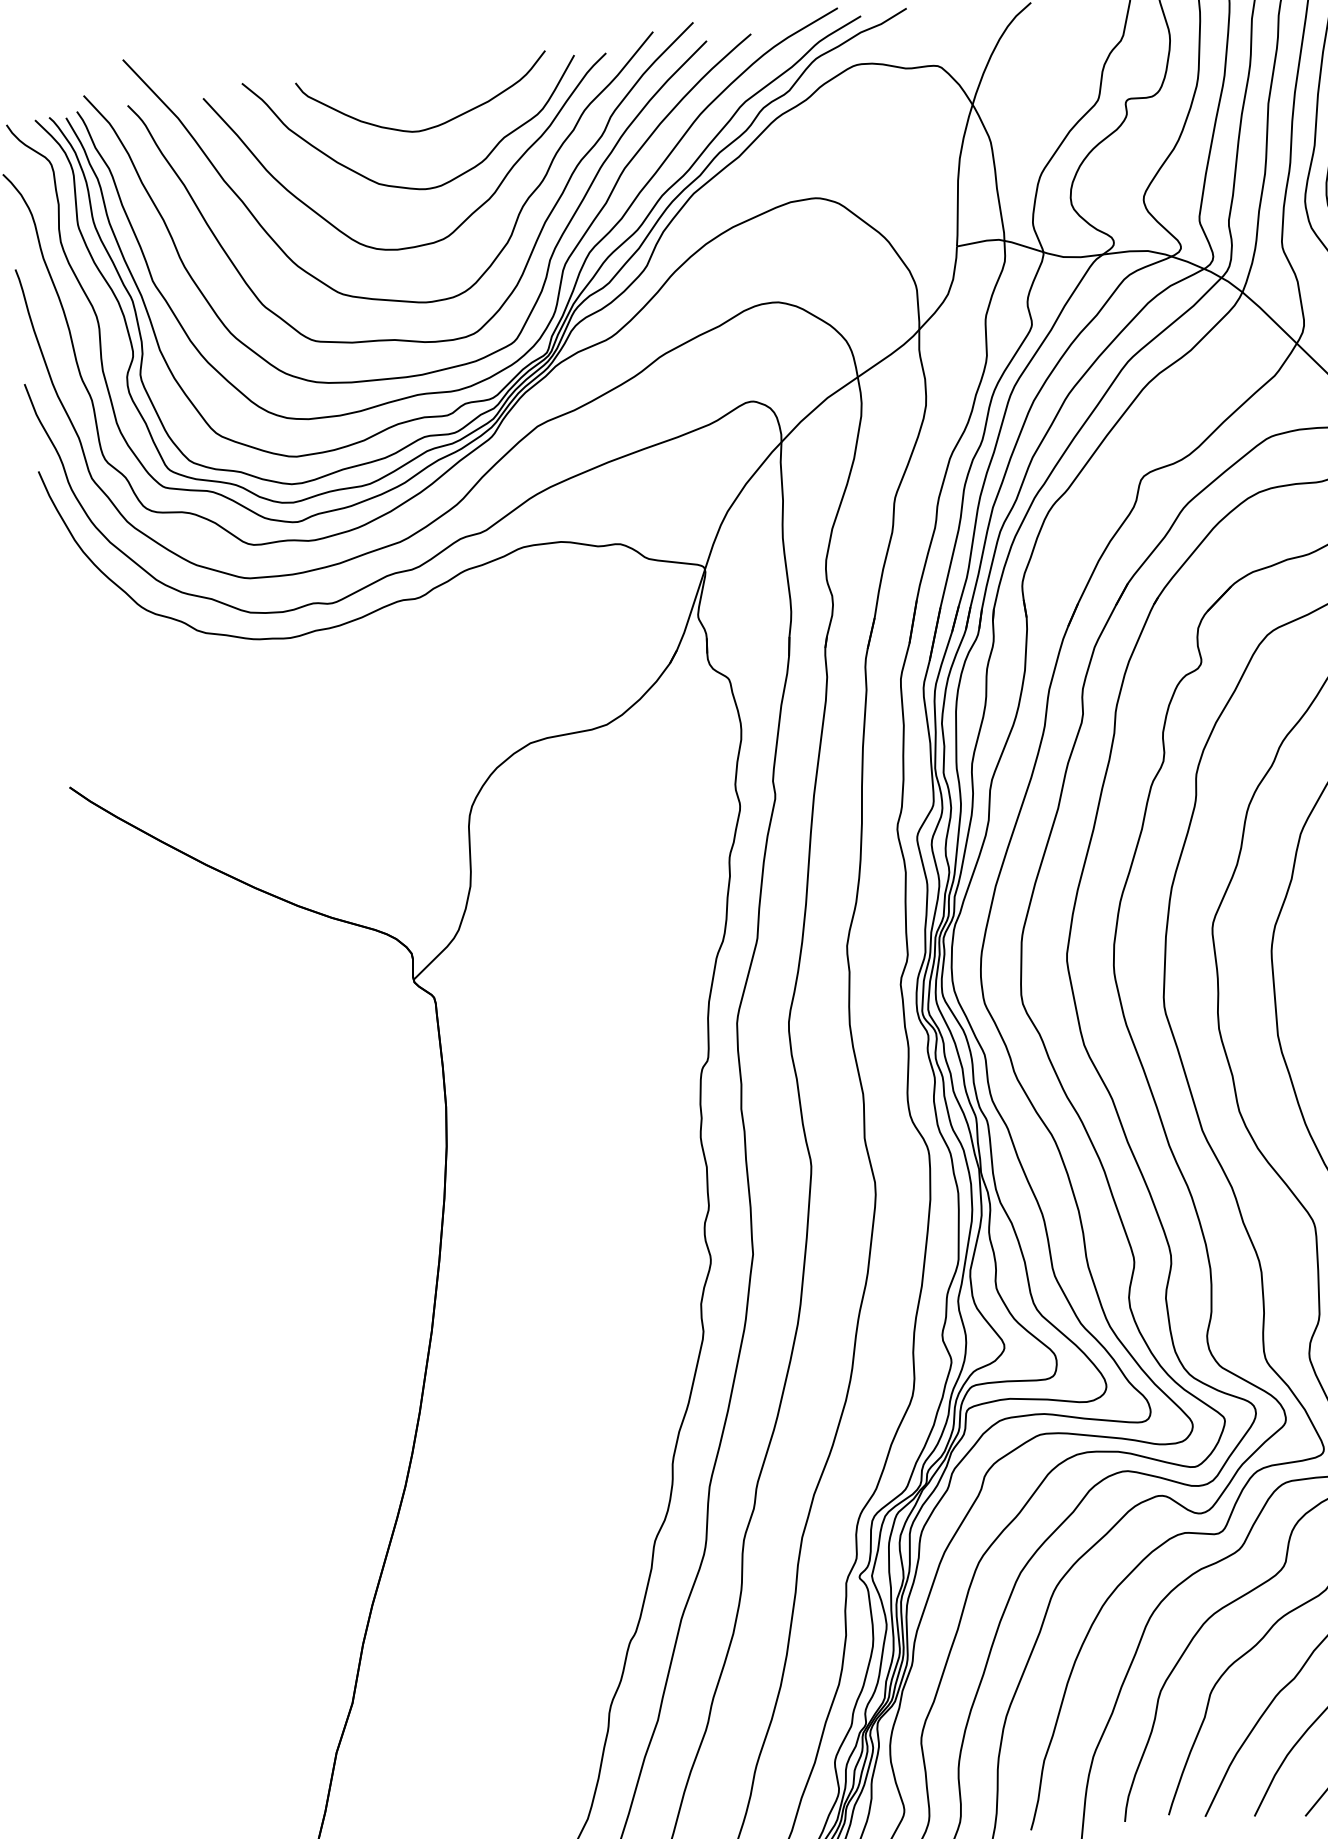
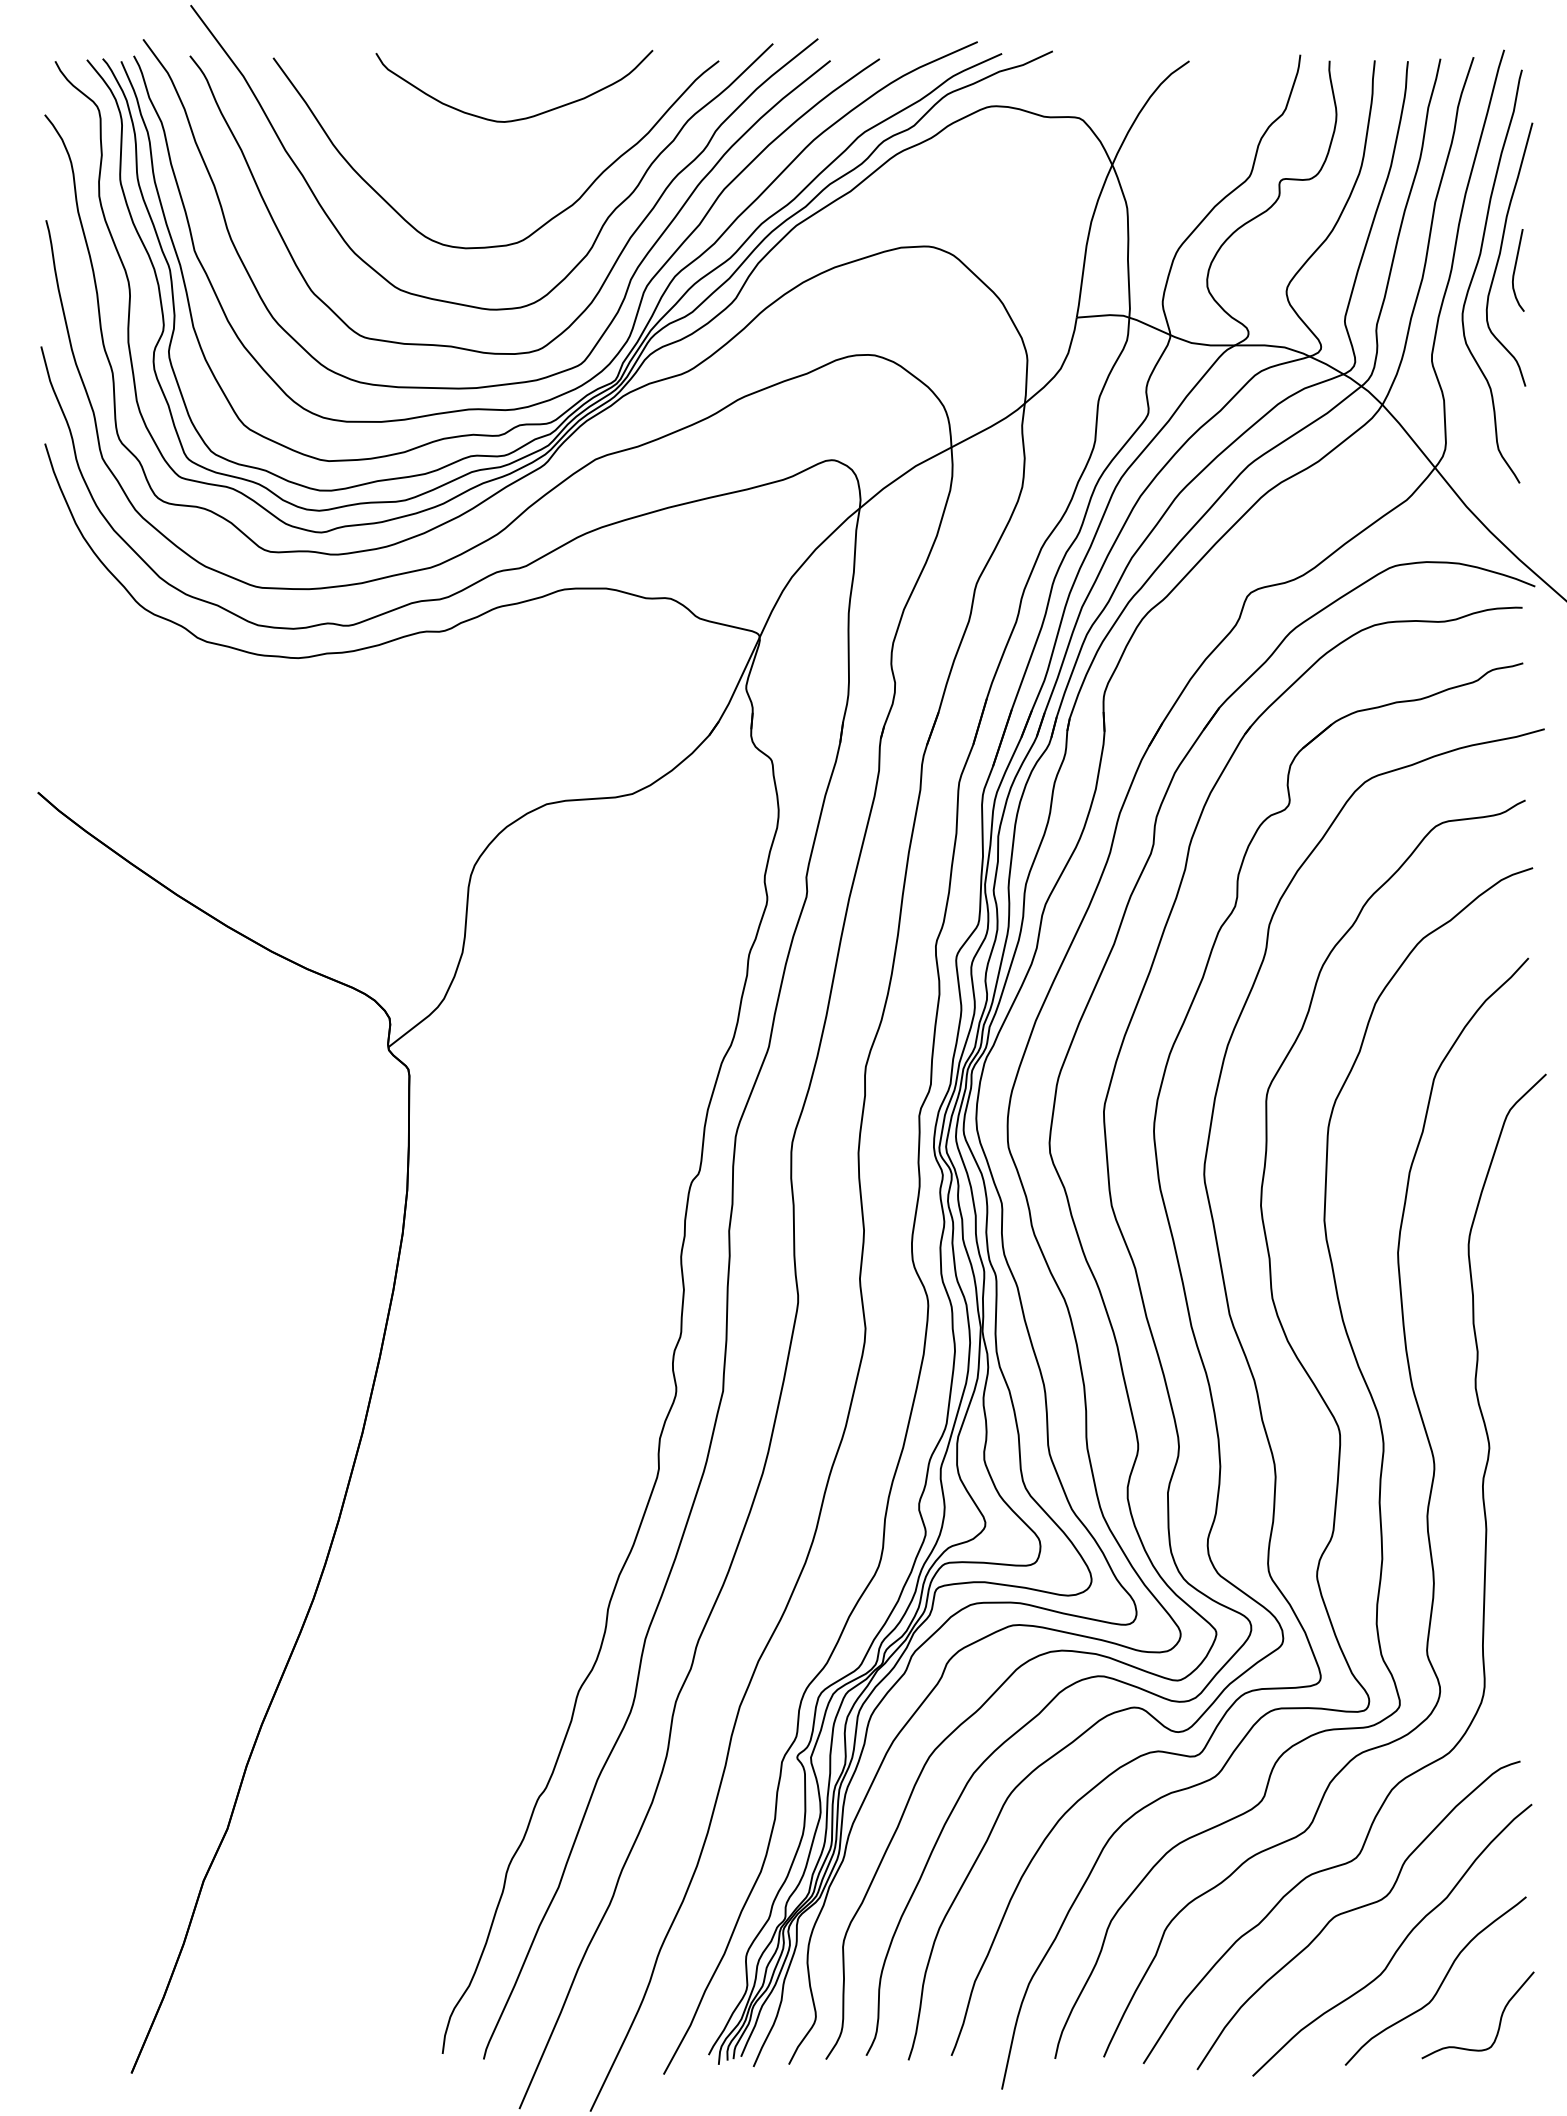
curve: (408, 187) -> (485, 181), removed

